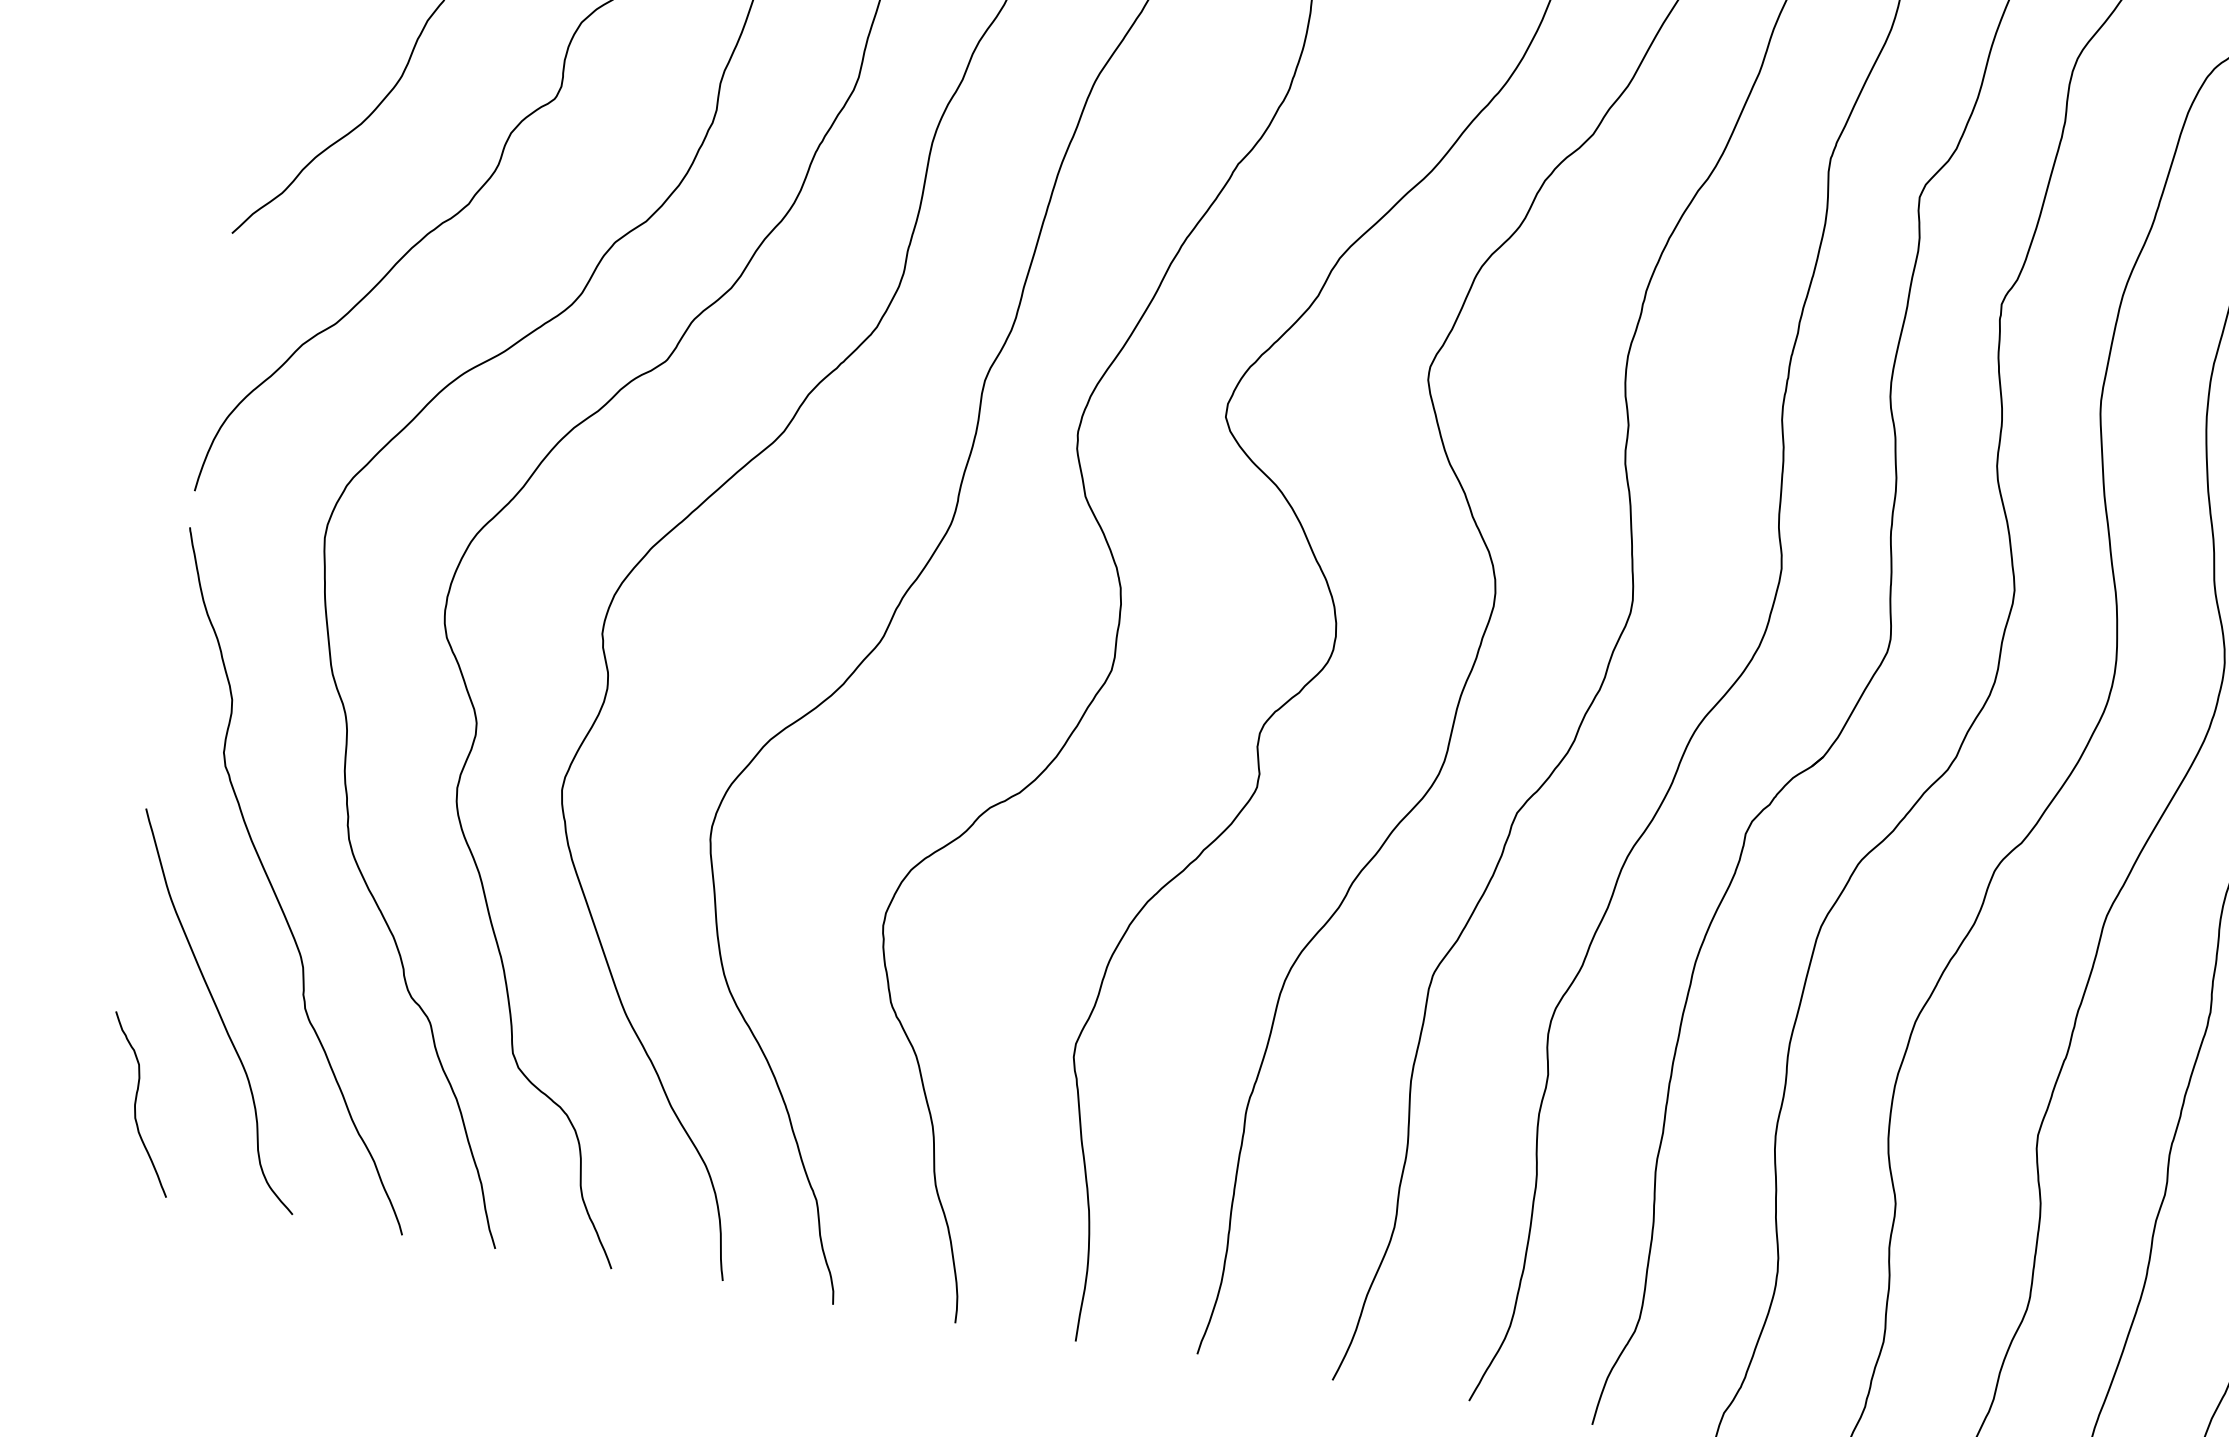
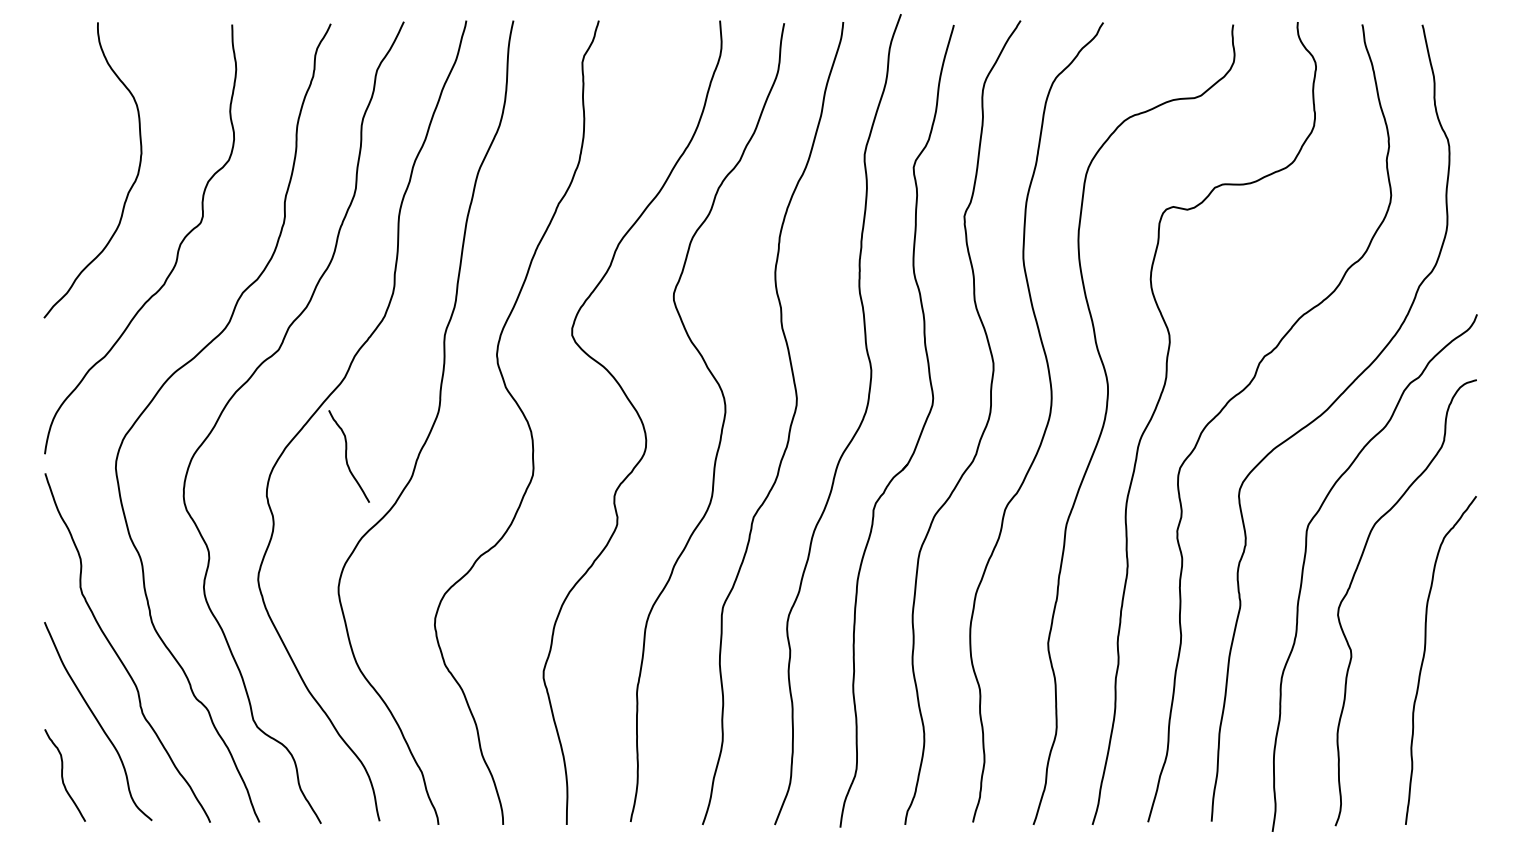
curve: (764, 581) -> (346, 456), added

